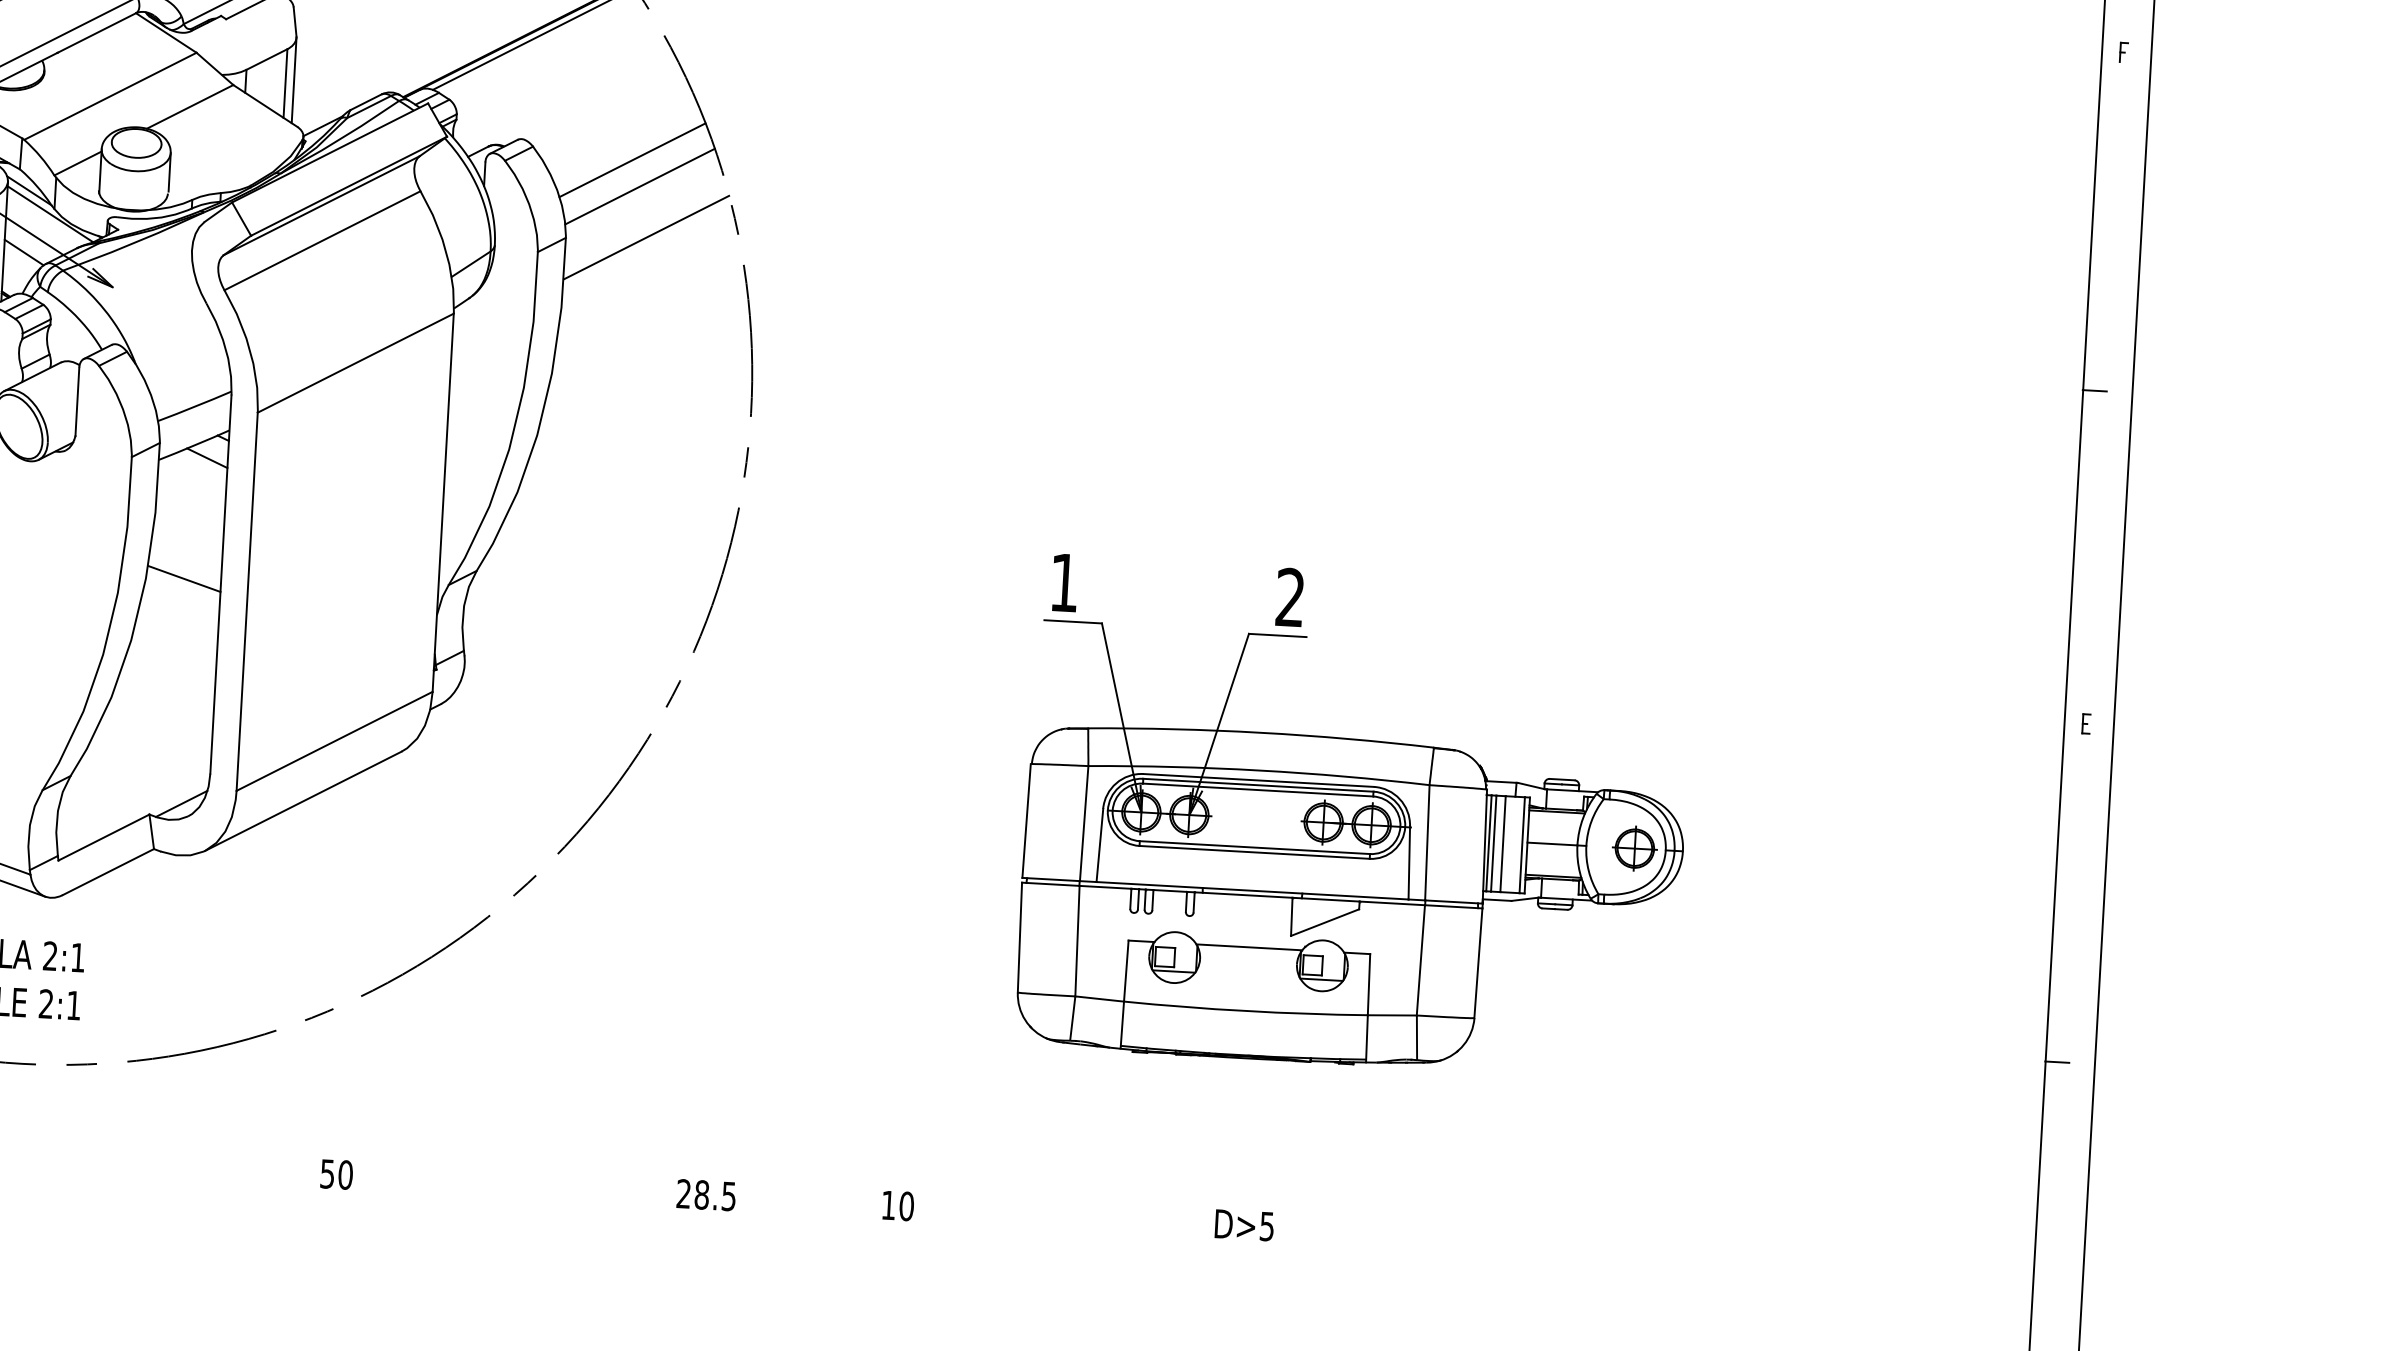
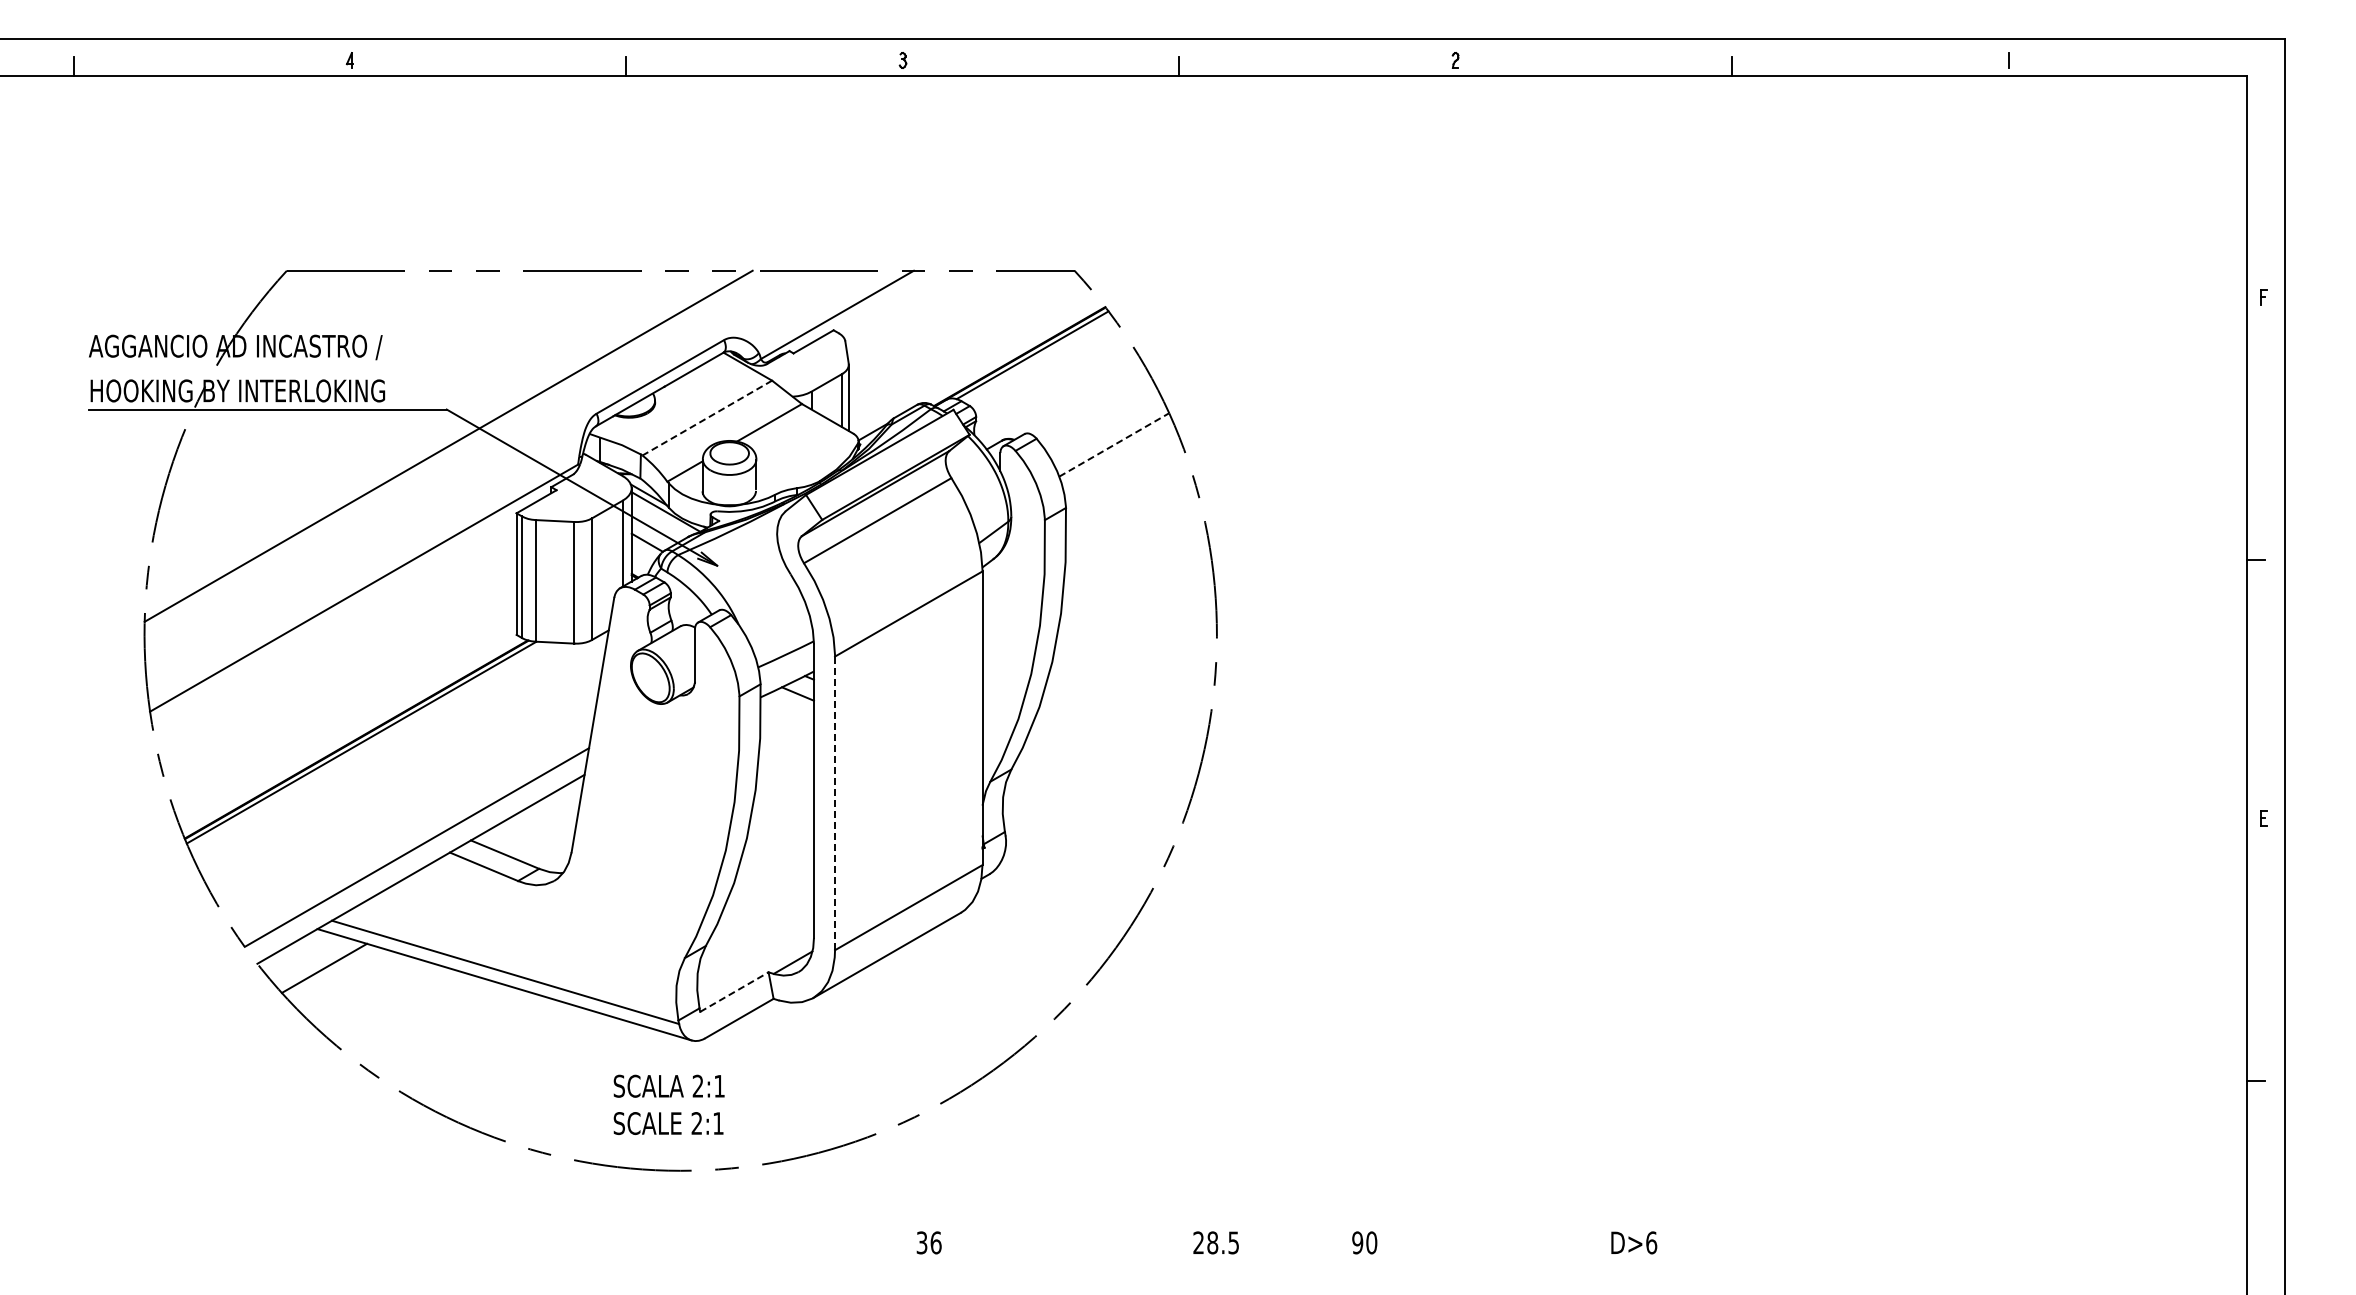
line: (110, 96) -> (707, 418), solid -> dashed
line: (632, 159) -> (1114, 444), solid -> dashed
line: (640, 185) -> (1121, 464), removed
line: (646, 237) -> (1128, 504), removed
line: (183, 577) -> (784, 787), removed
line: (247, 601) -> (835, 803), solid -> dashed
part: (1354, 817) -> (1701, 922), removed
line: (104, 838) -> (734, 992), solid -> dashed
text: (337, 1174) -> (929, 1242), 50 -> 36
text: (888, 1204) -> (1357, 1242), 10 -> 90
text: (1267, 1226) -> (1651, 1242), D>5 -> D>6

